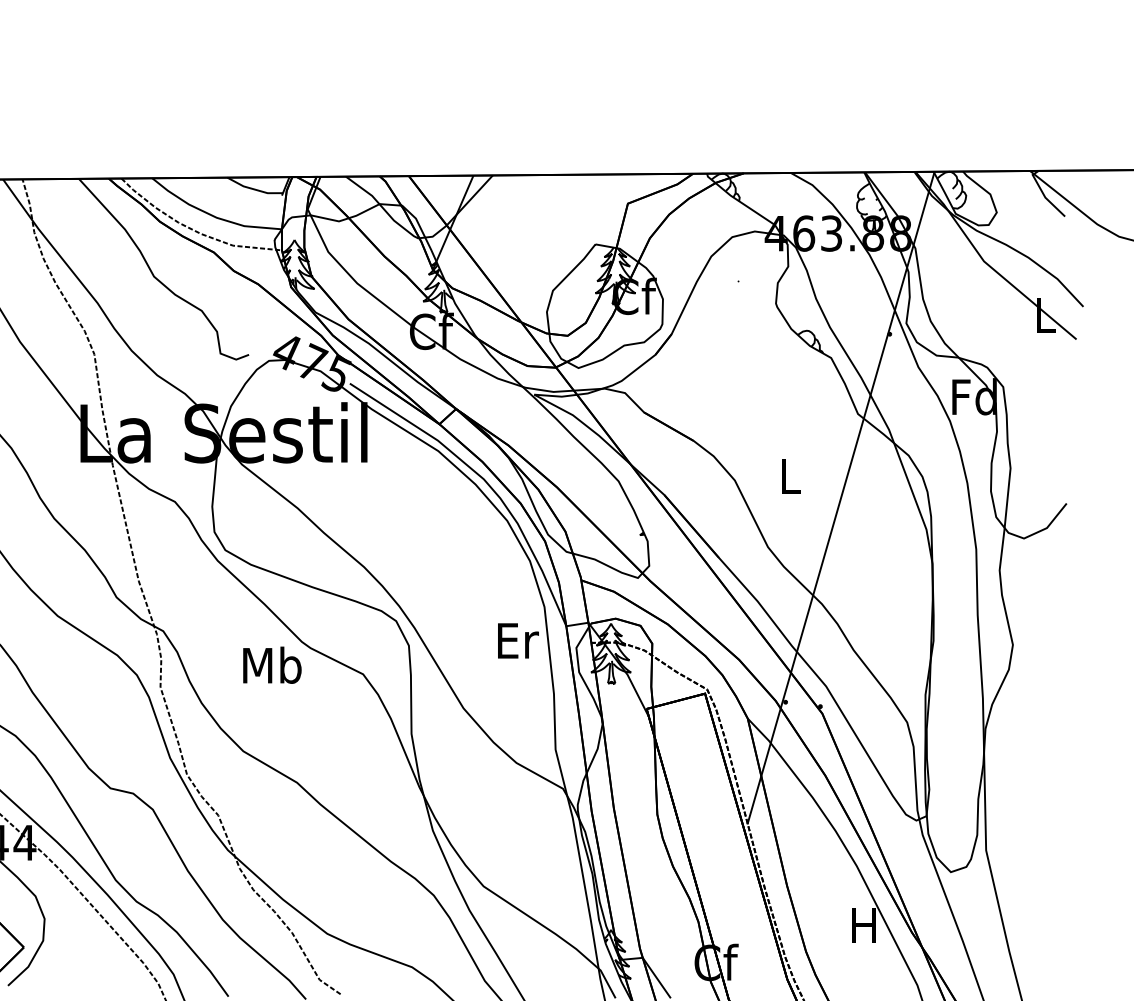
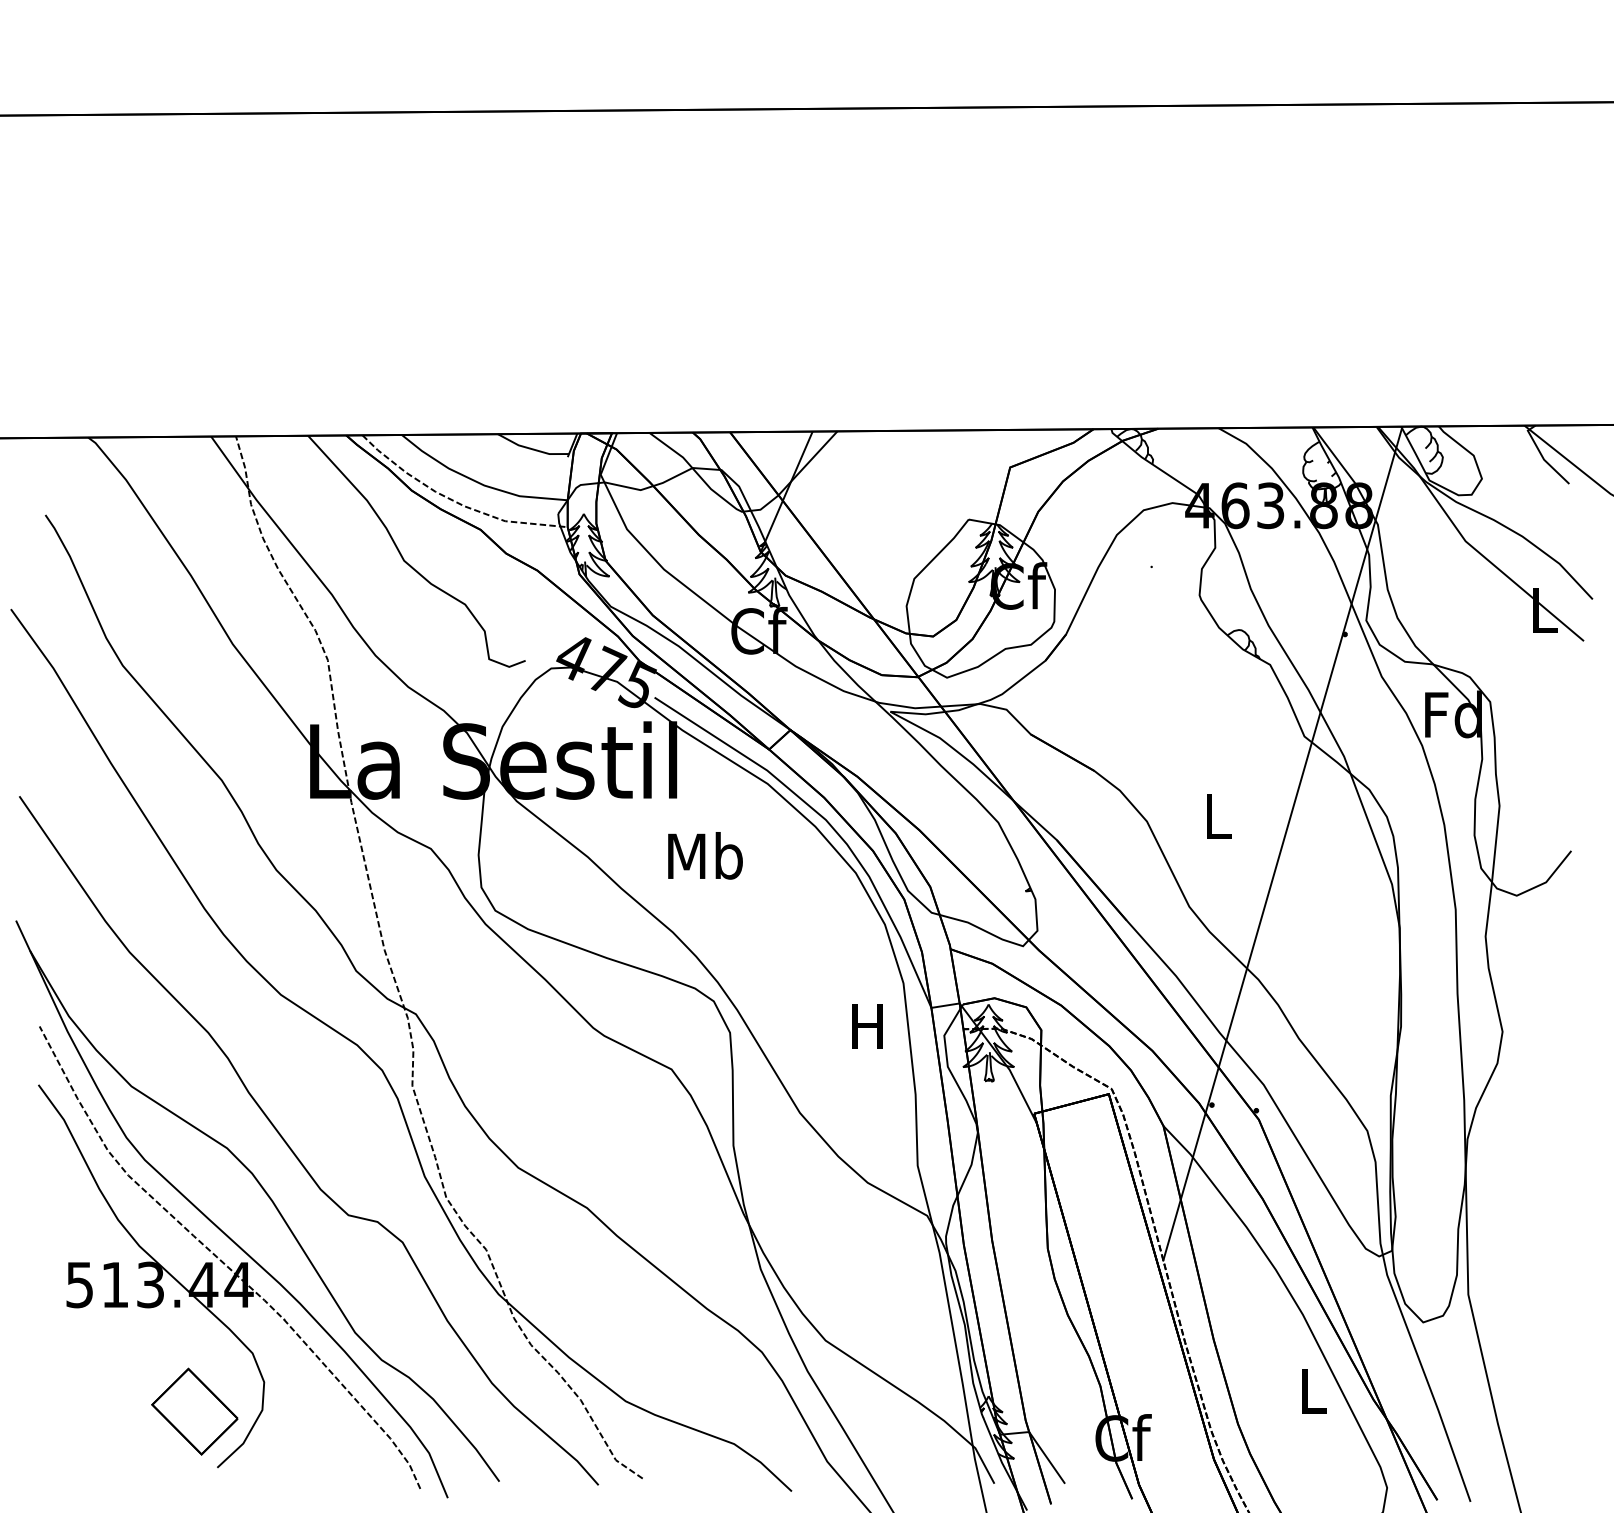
text: (518, 640) -> (870, 1026), Er -> H
text: (272, 665) -> (705, 855), moved
text: (864, 926) -> (1312, 1391), H -> L

